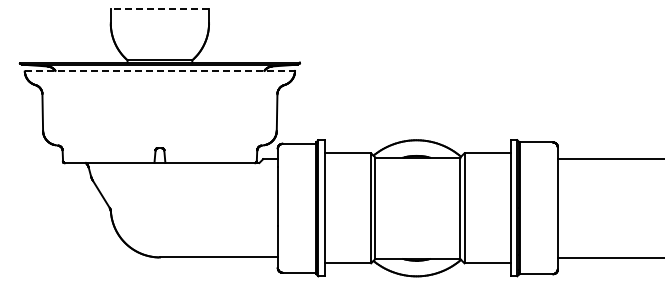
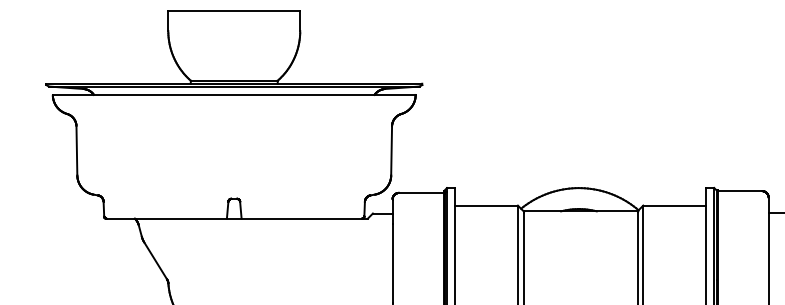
line: (159, 8) -> (233, 11), dashed -> solid
line: (160, 70) -> (235, 94), dashed -> solid

